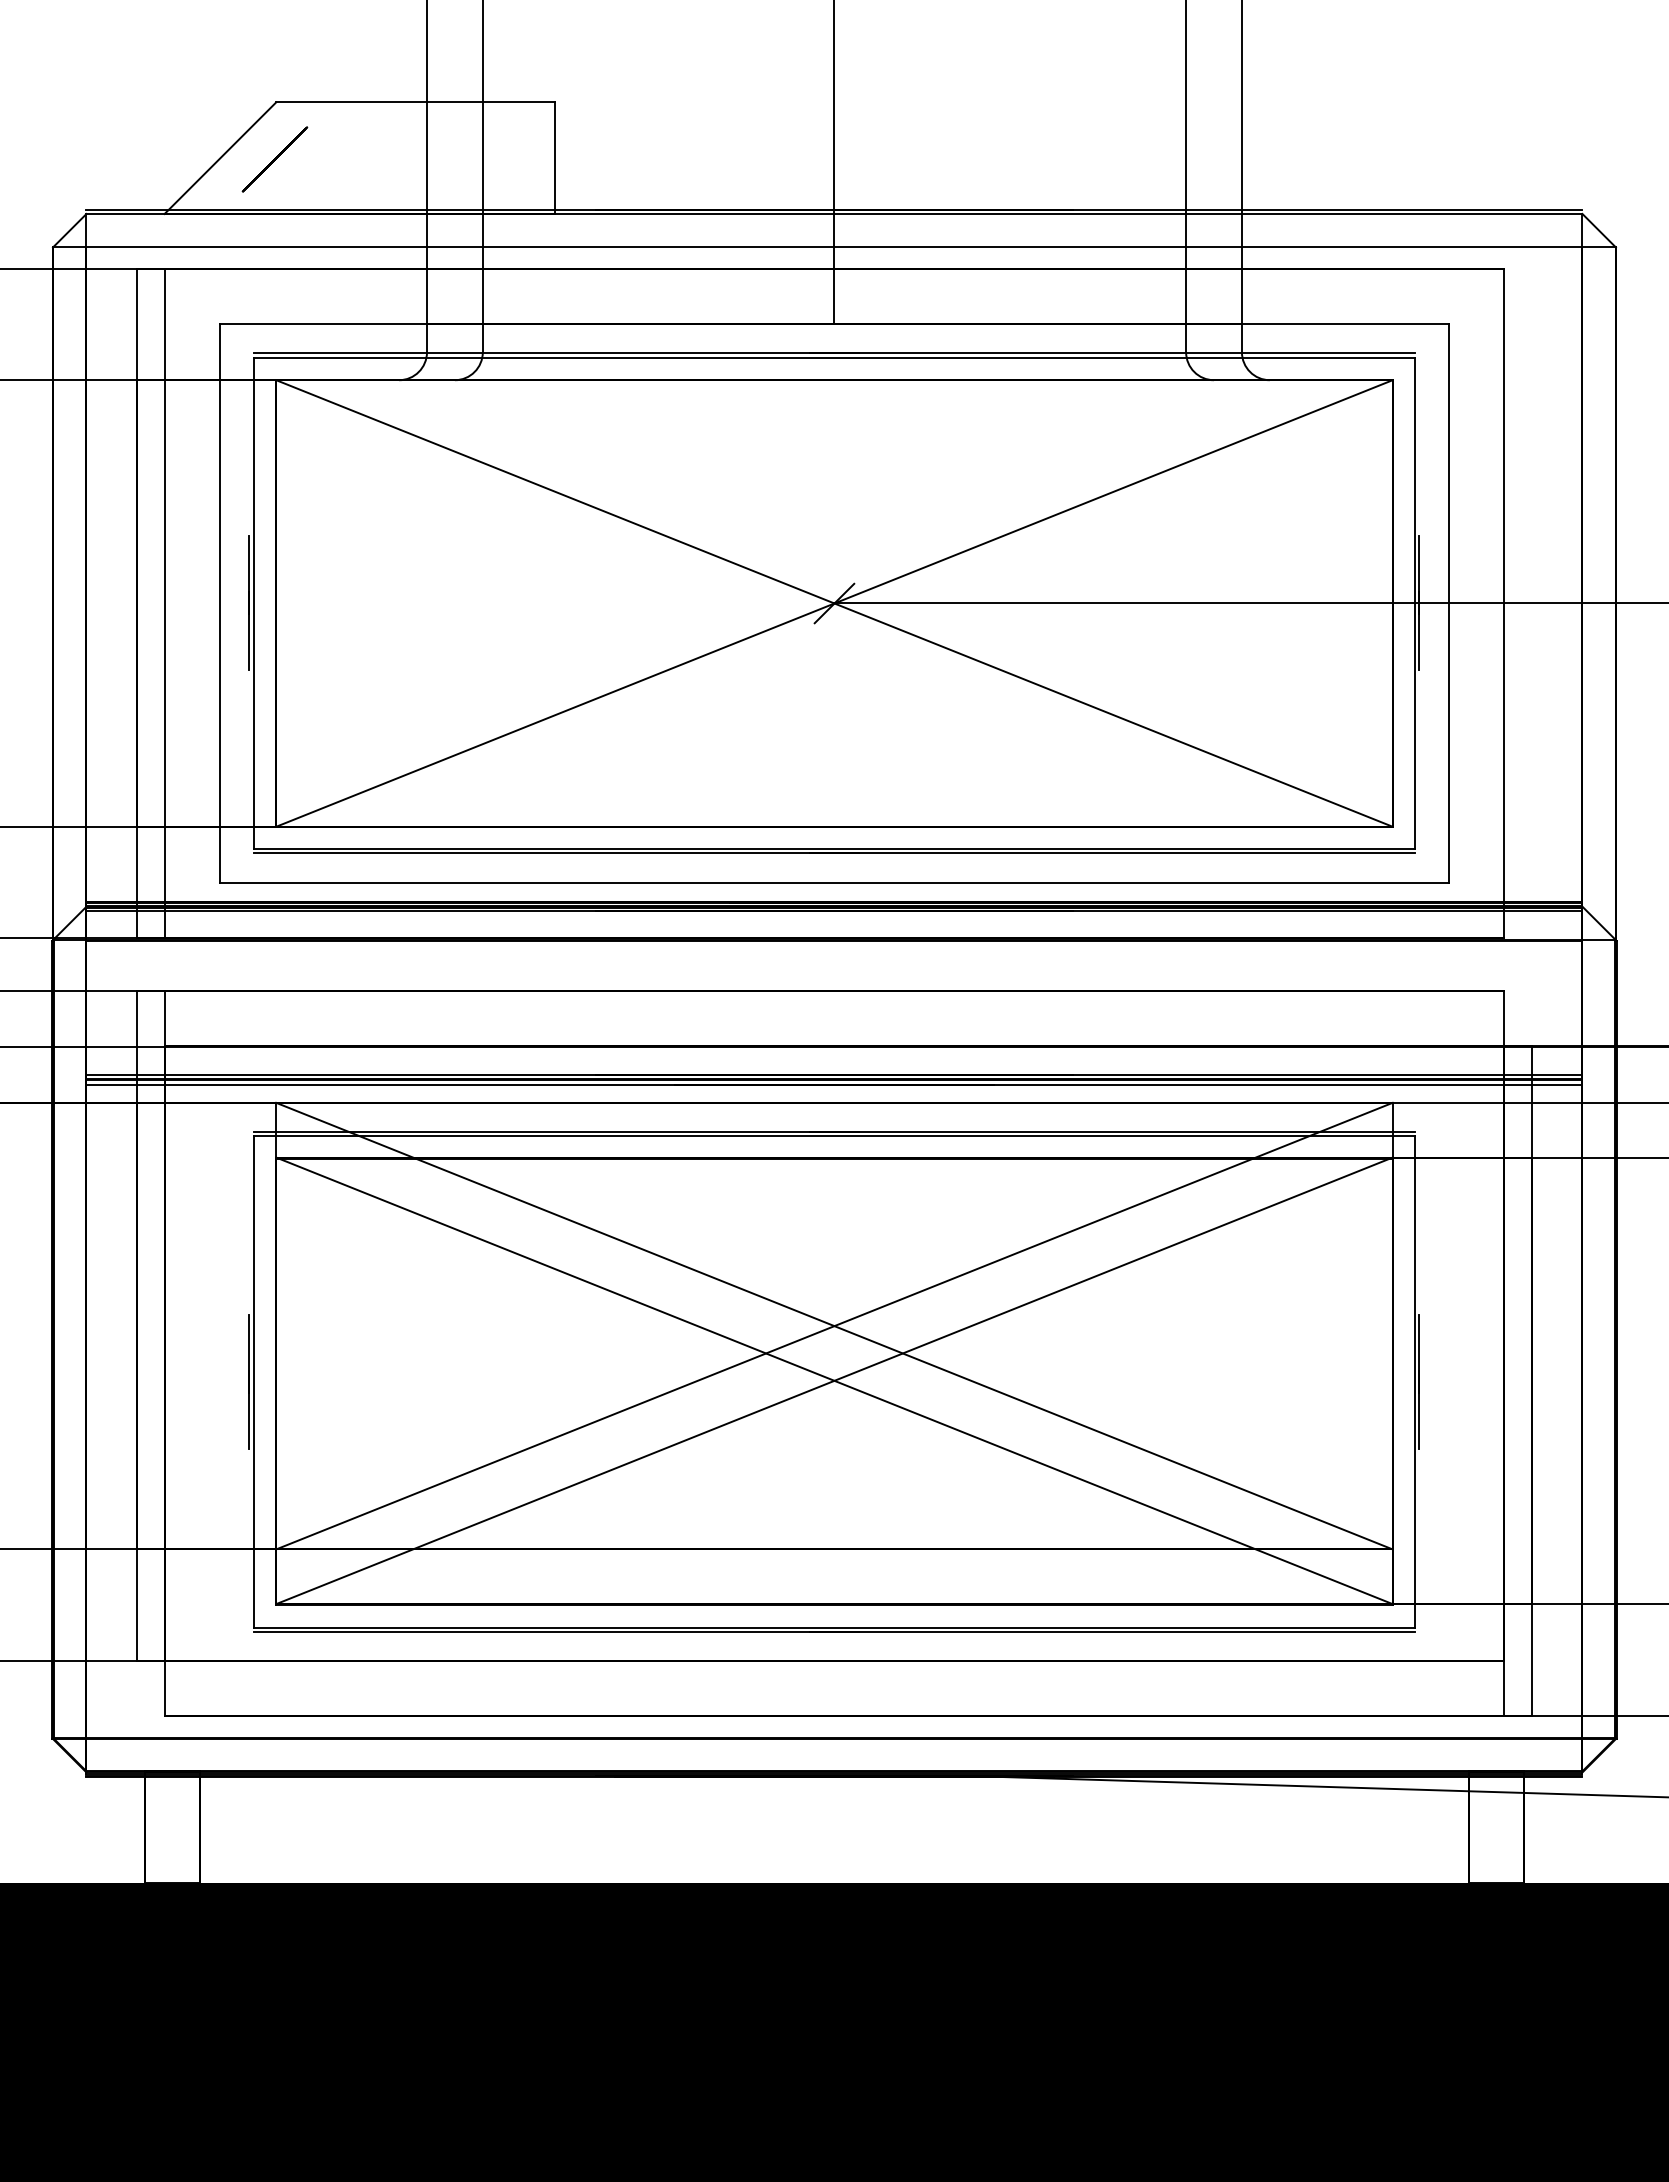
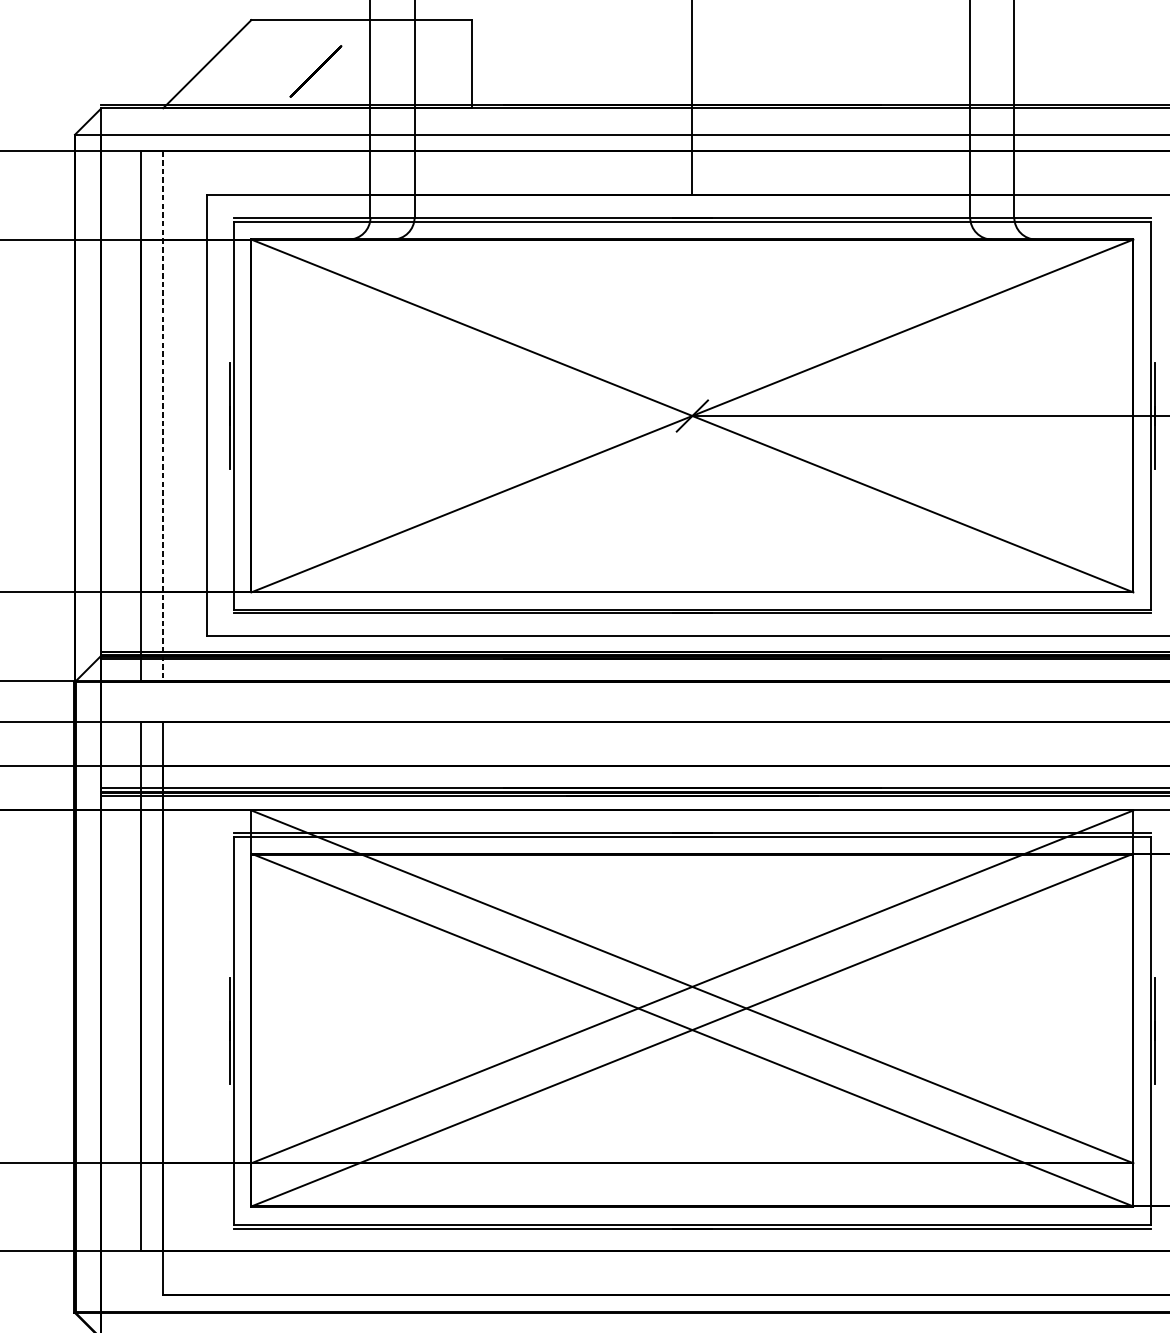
line: (274, 159) -> (315, 71), moved
line: (164, 603) -> (163, 415), solid -> dashed

